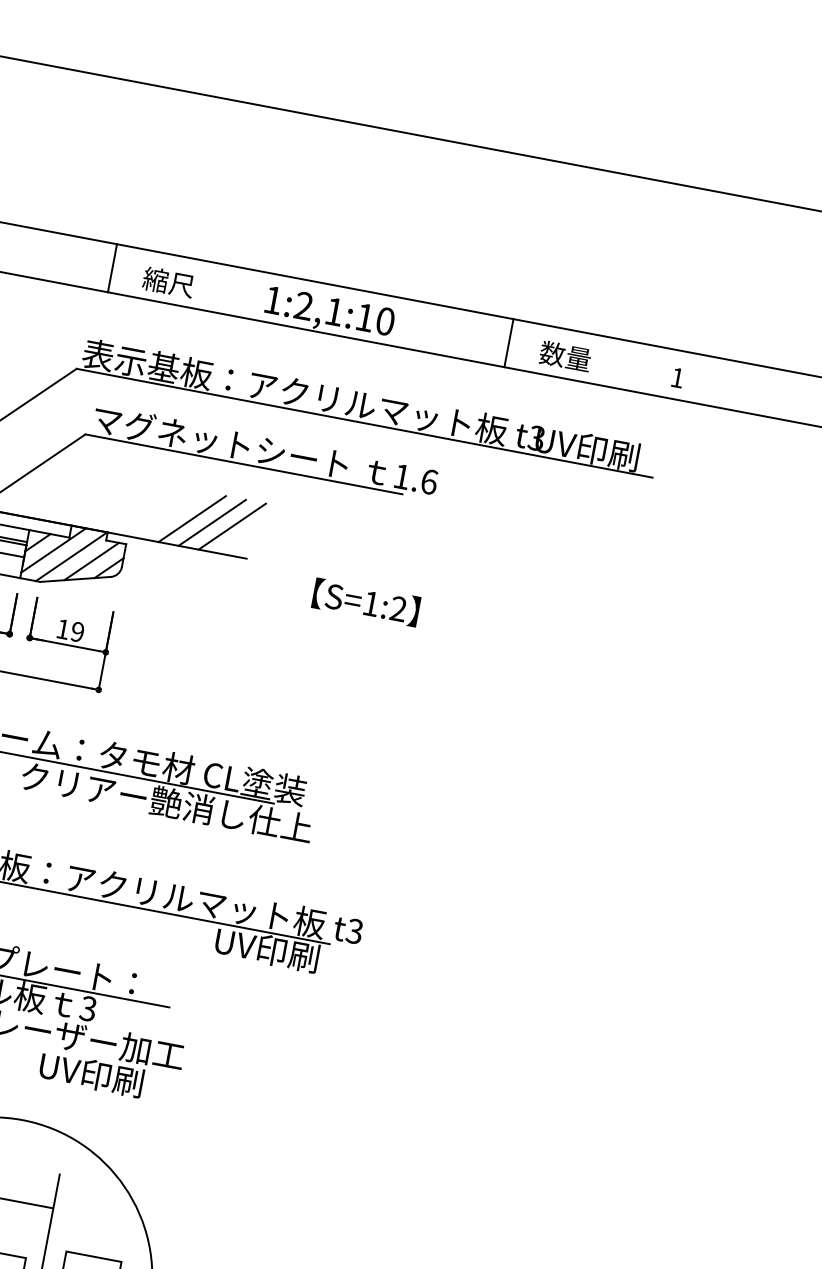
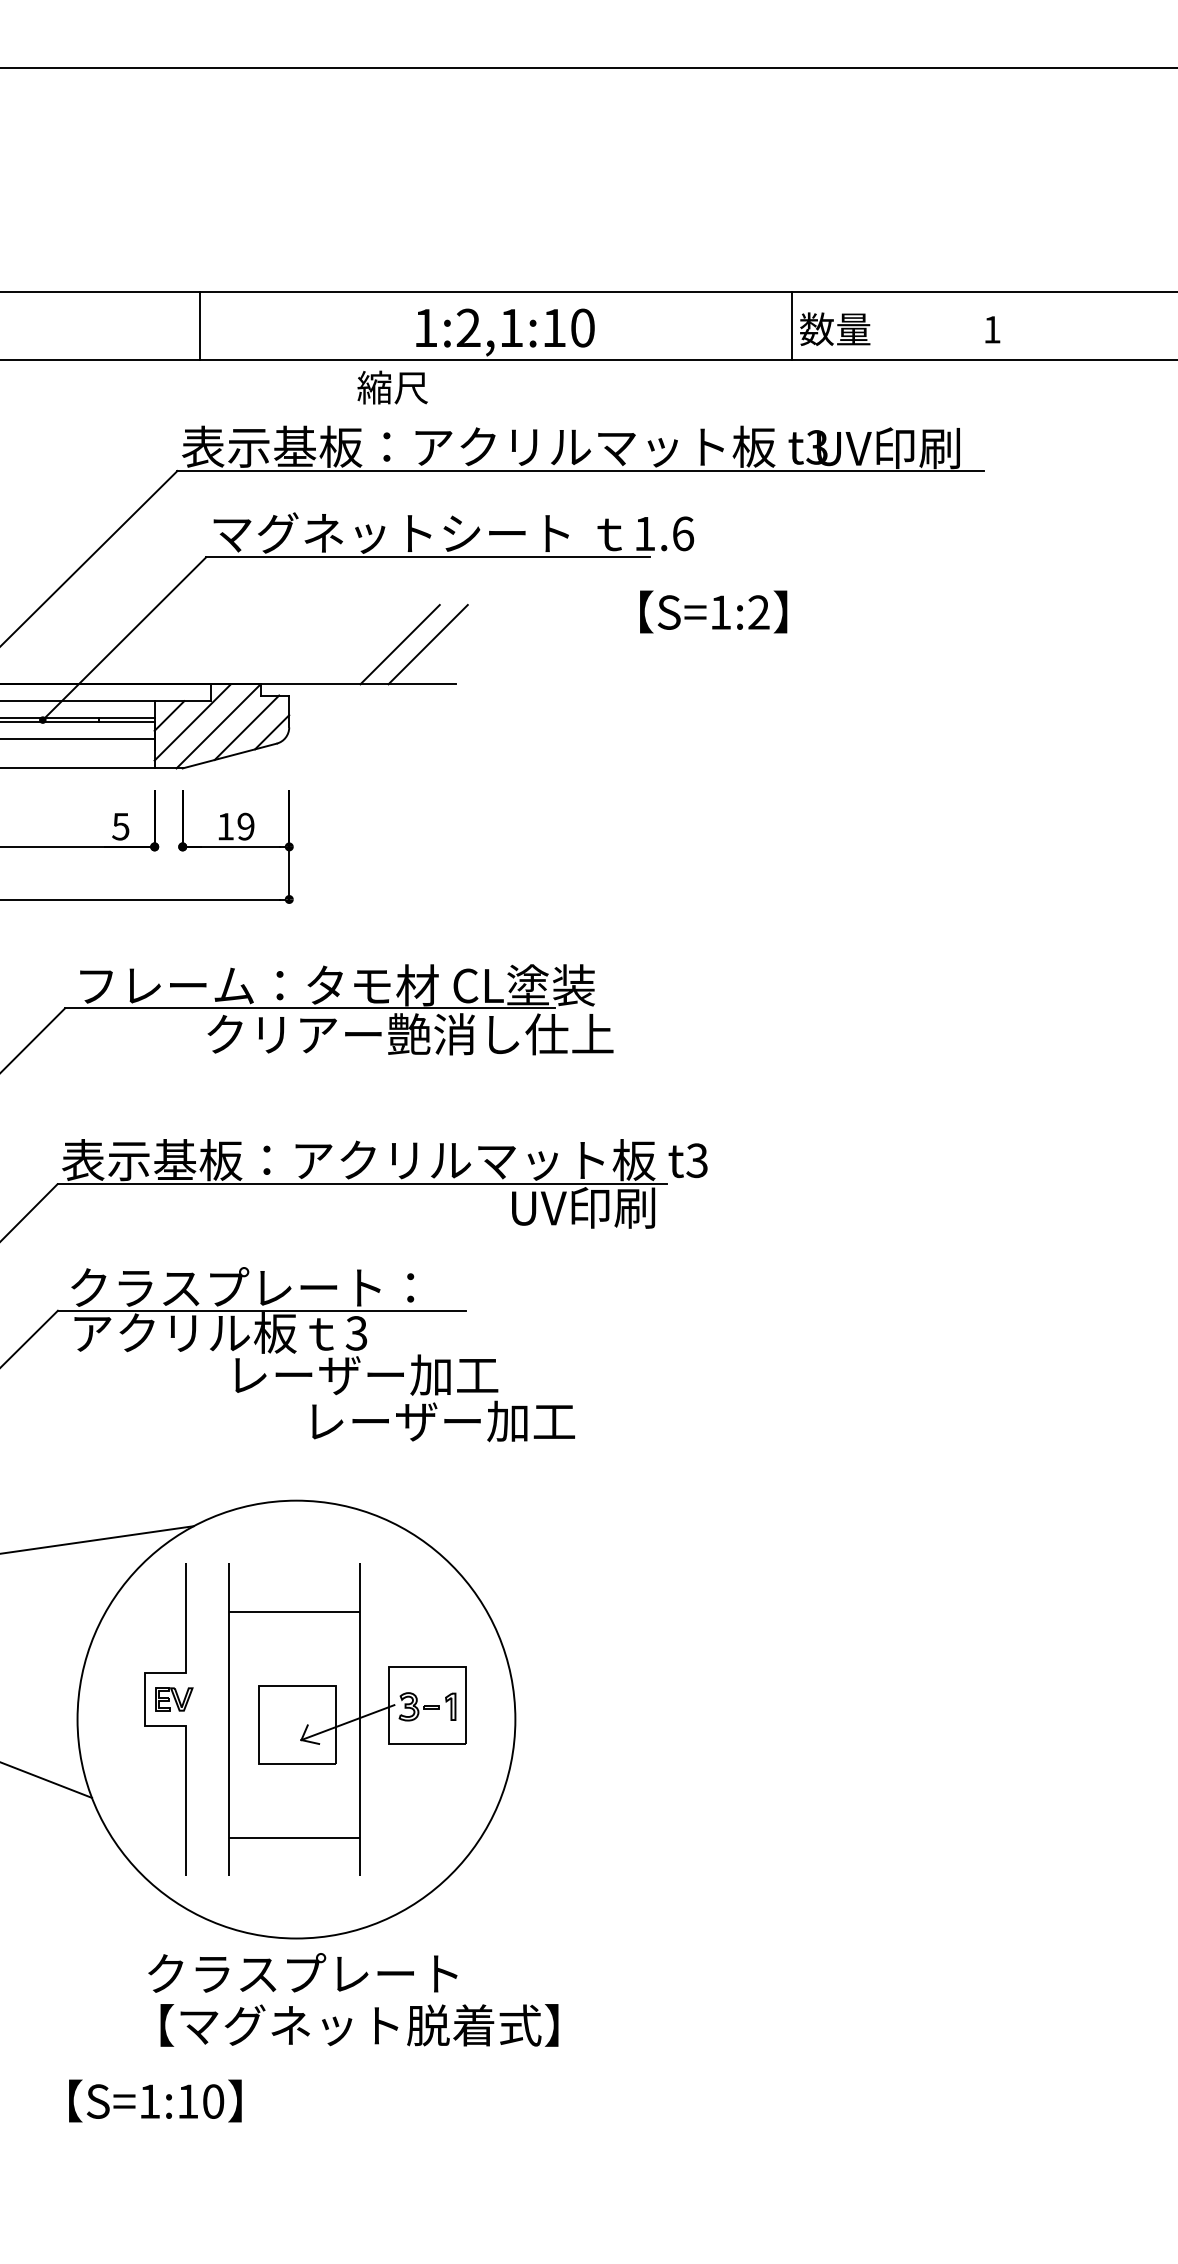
text: (168, 282) -> (392, 387), moved
line: (509, 342) -> (792, 325), moved
line: (191, 518) -> (371, 644), removed
text: (366, 602) -> (713, 611), moved
text: (136, 1083) -> (440, 1421), UV印刷 -> レーザー加工

